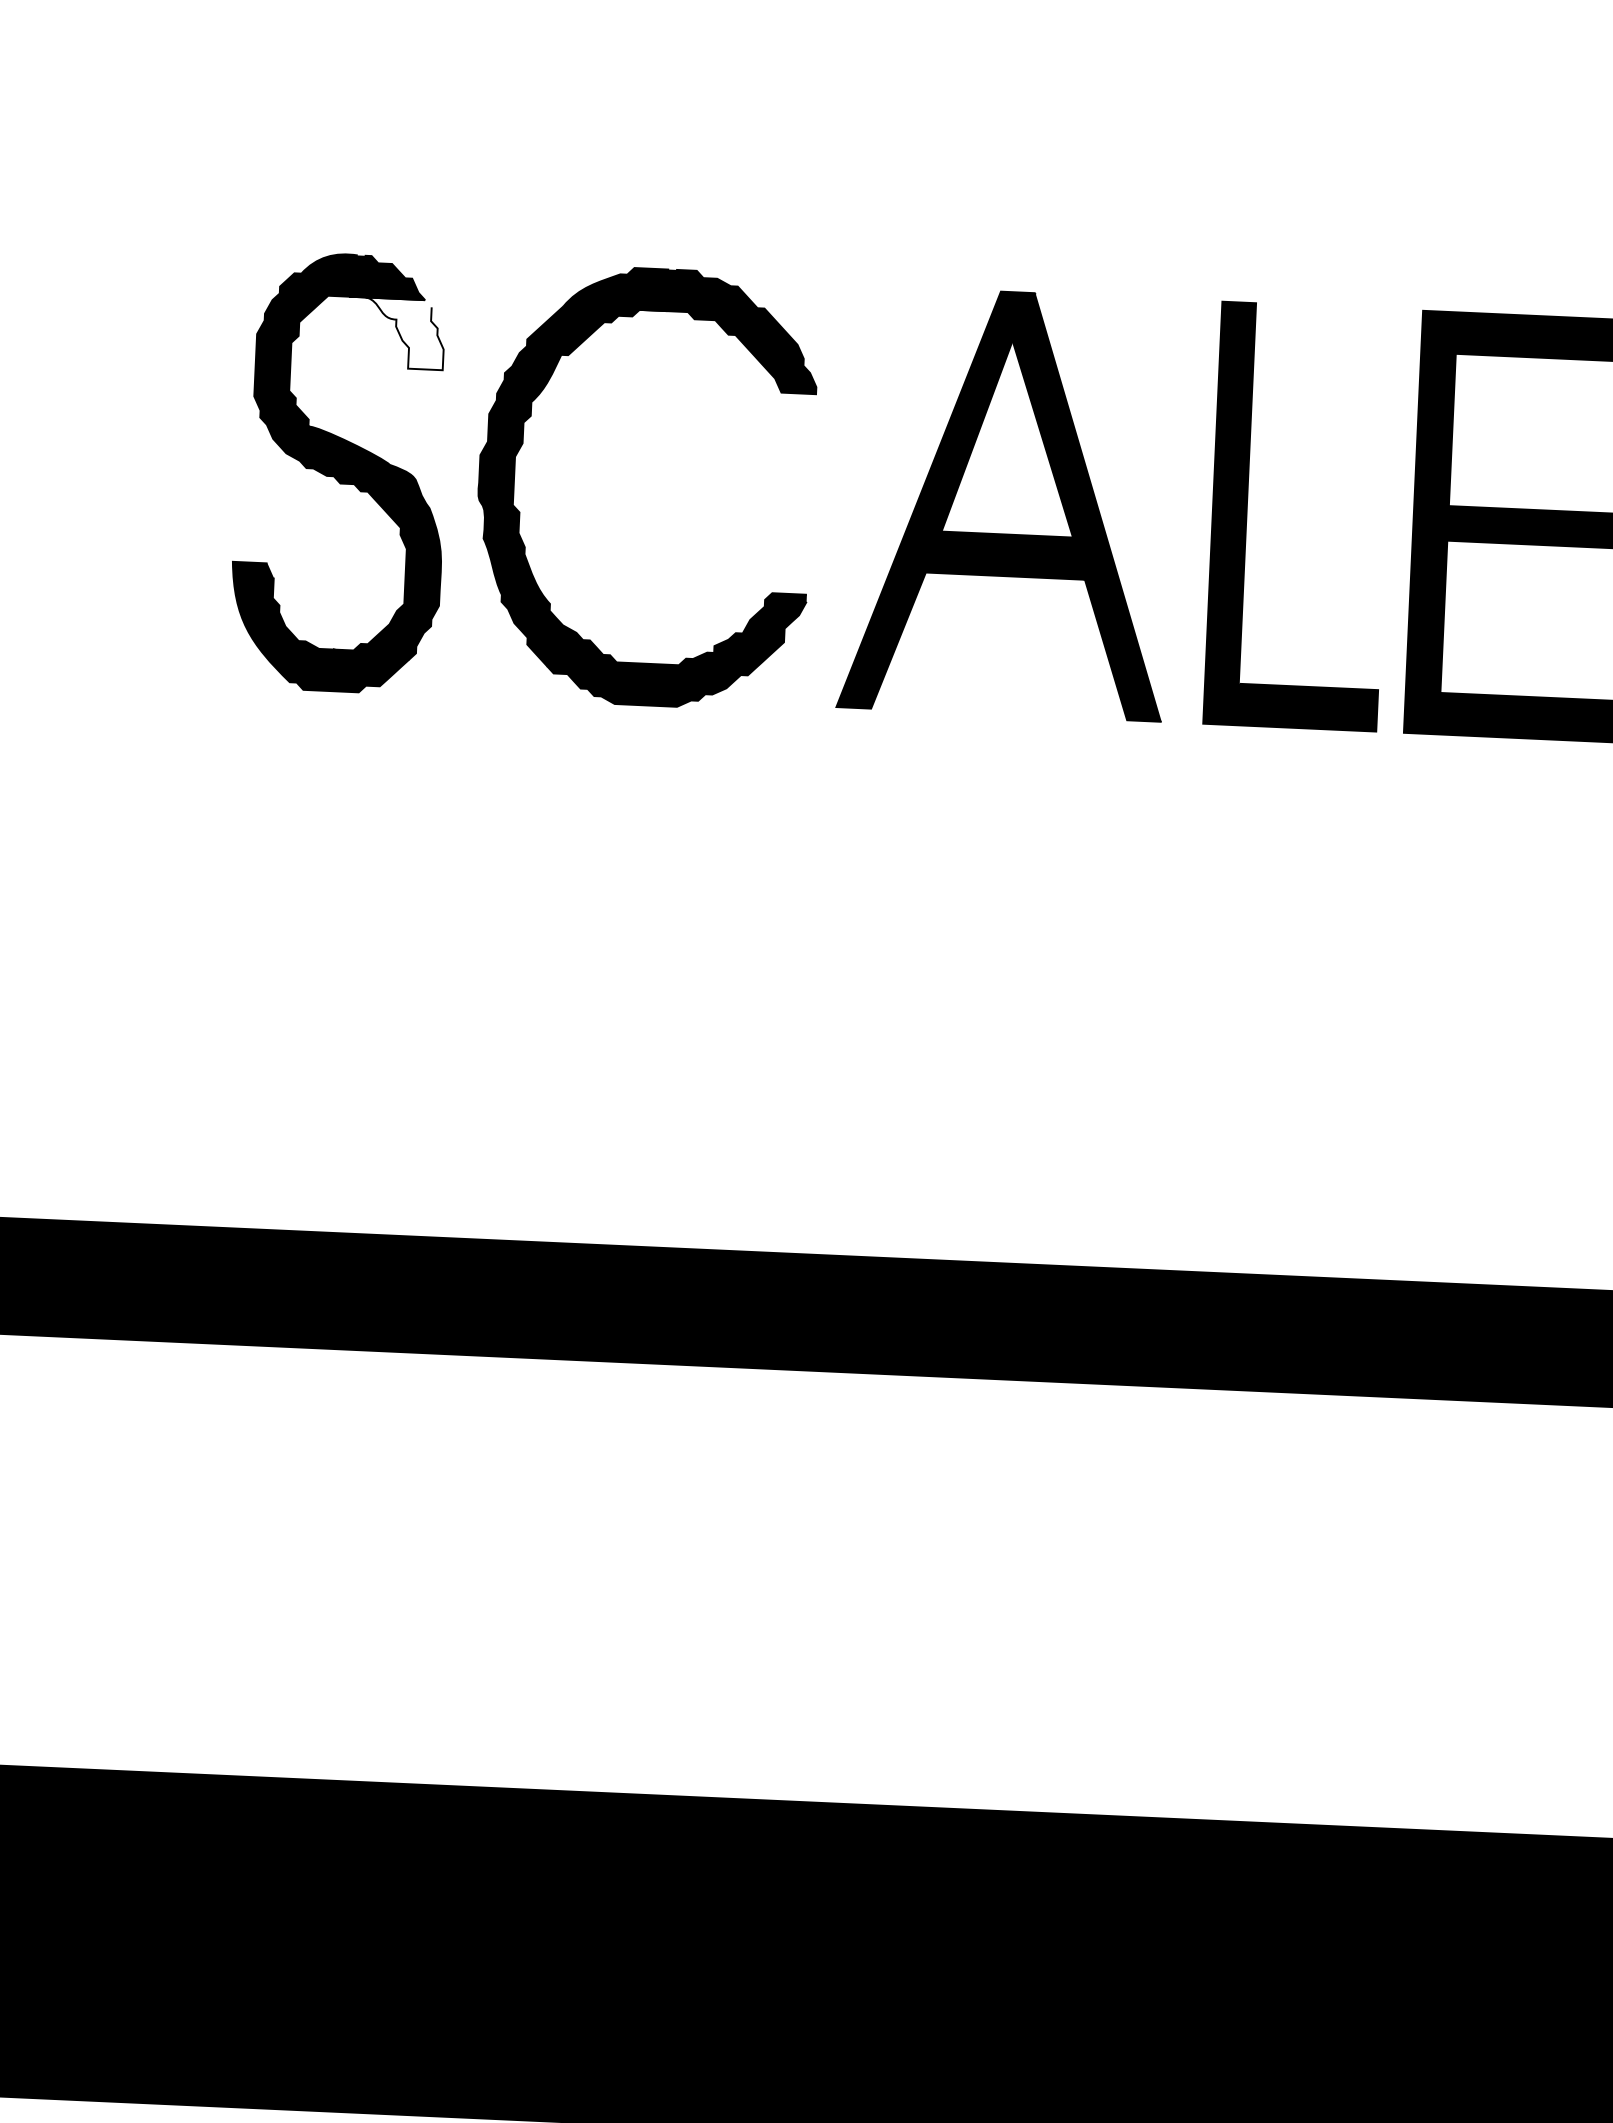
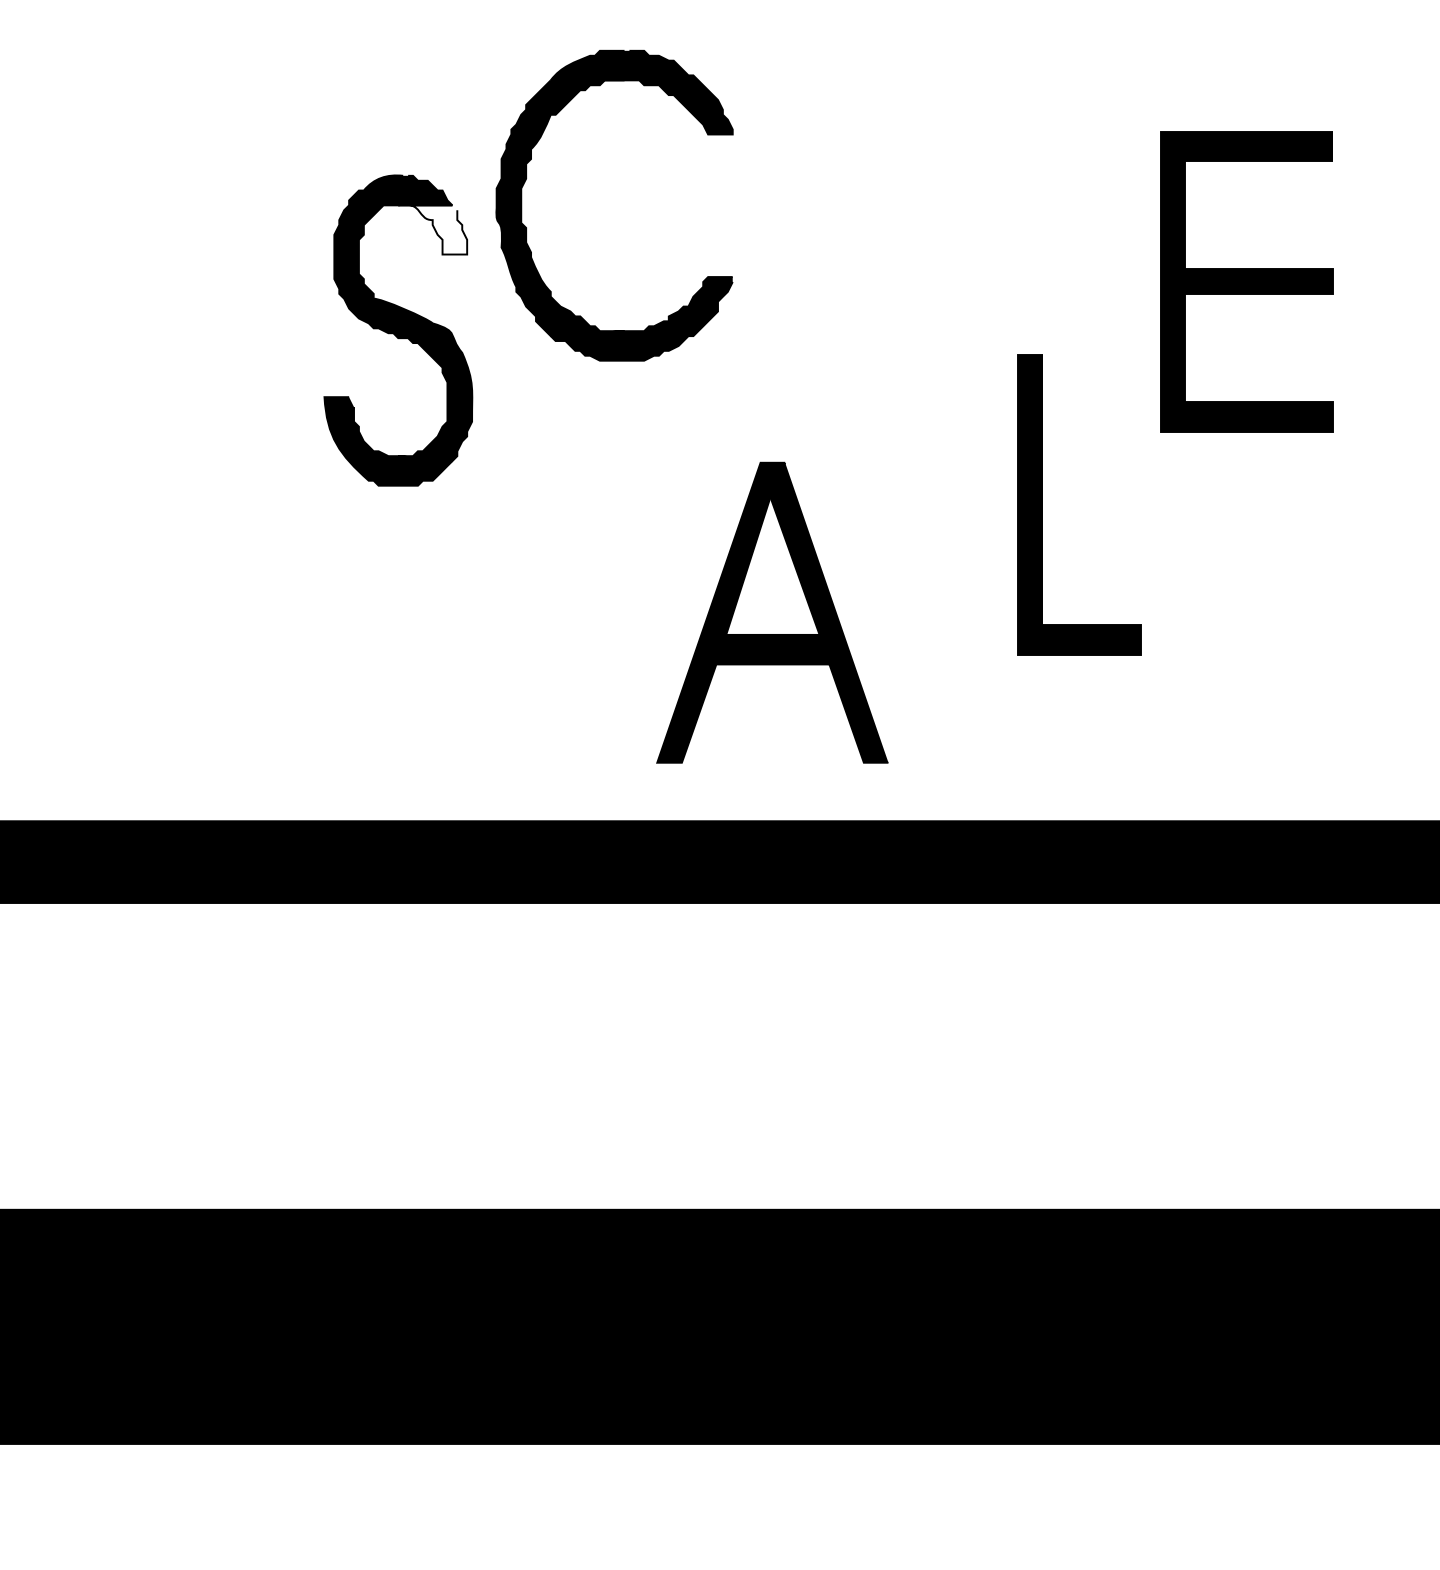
part: (341, 472) -> (398, 330), moved
part: (1008, 503) -> (772, 612), moved
part: (520, 510) -> (526, 226), moved
part: (1247, 513) -> (1042, 504), moved

